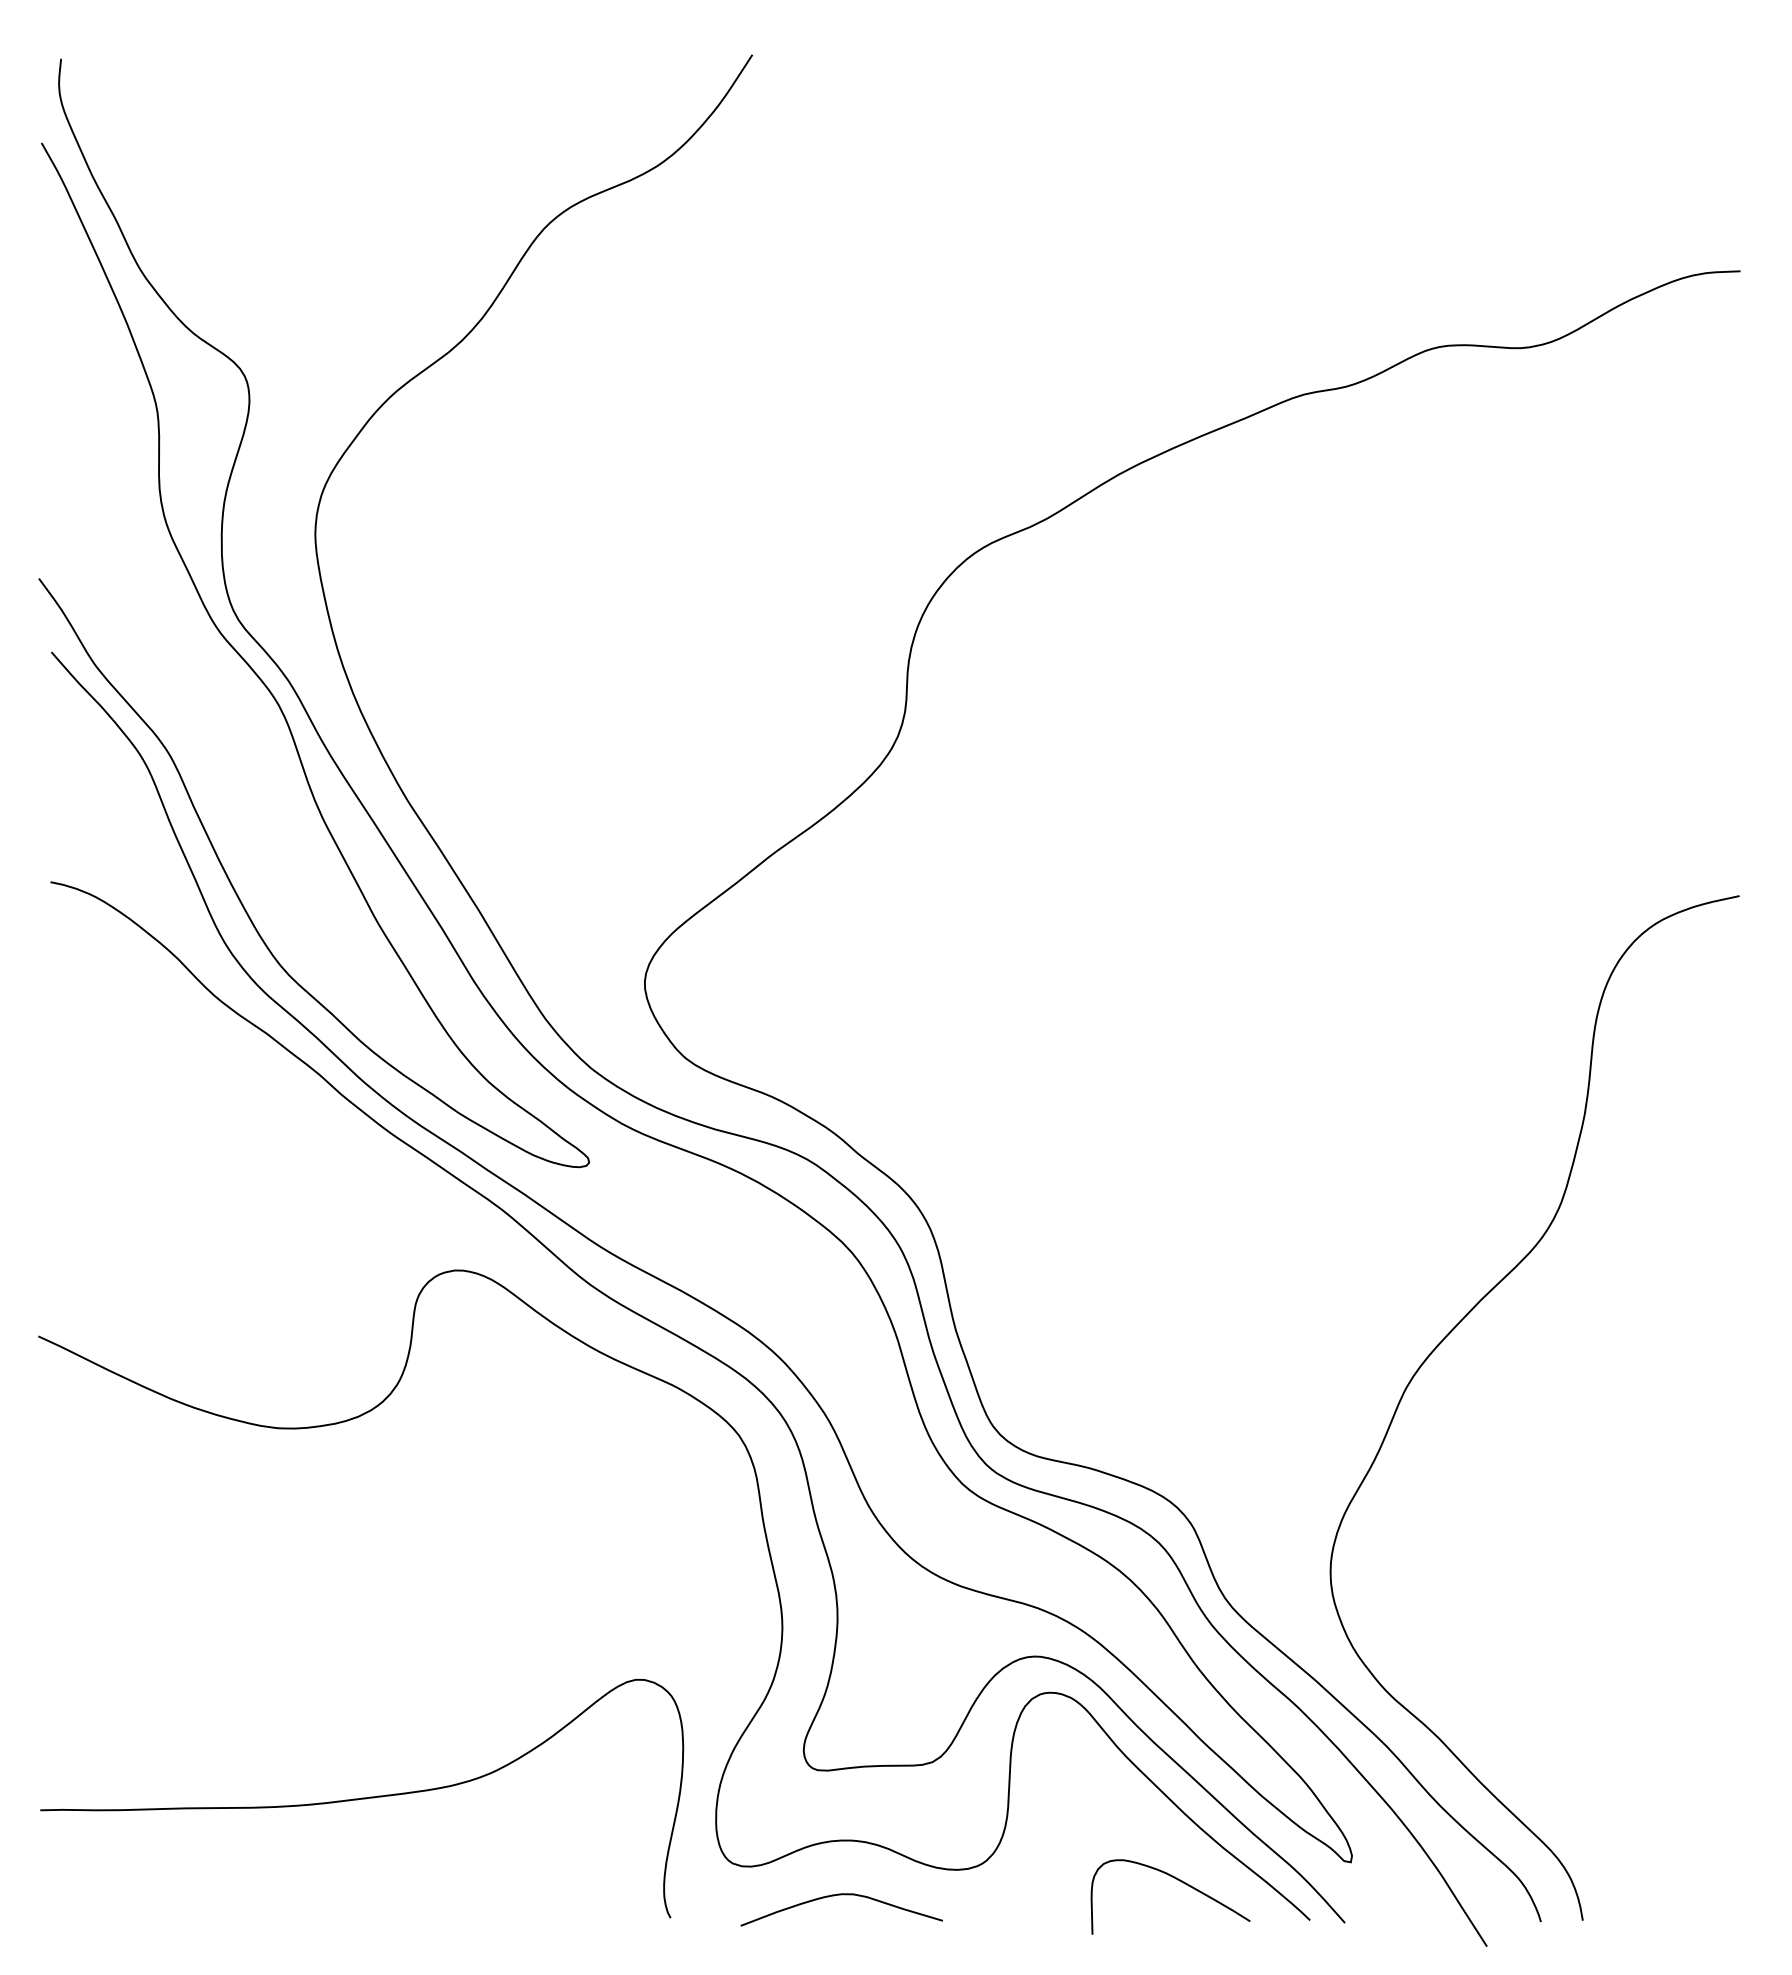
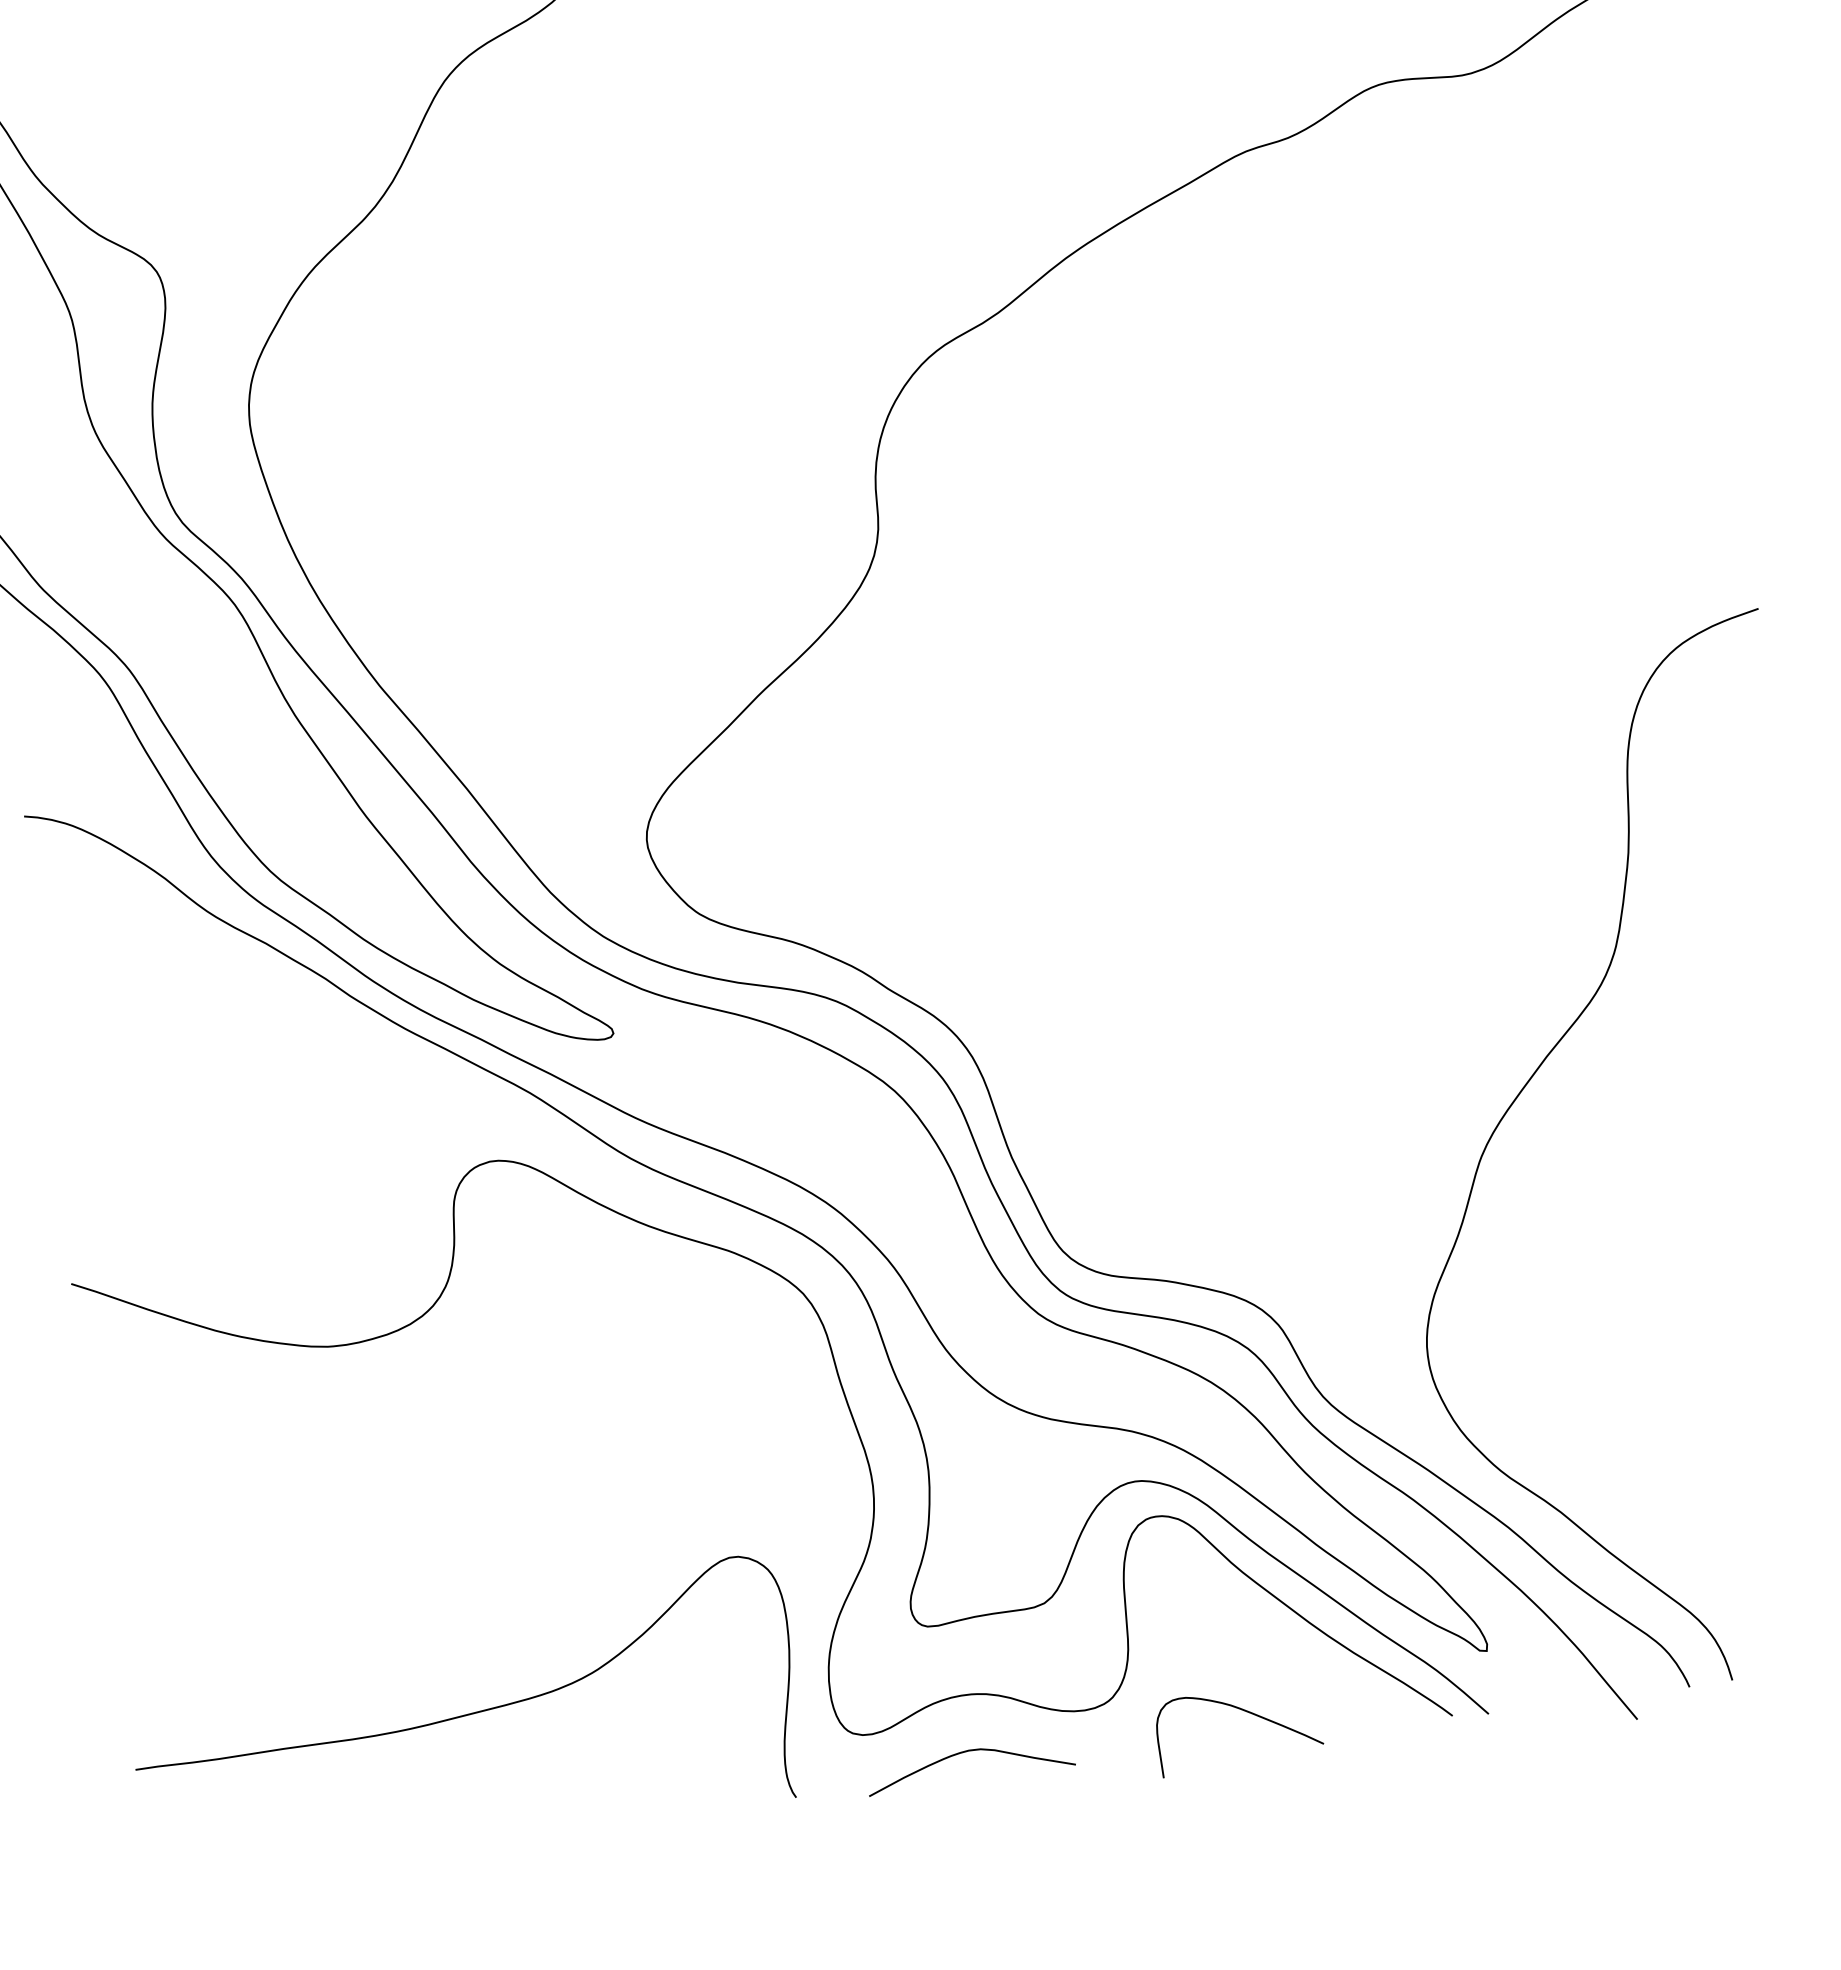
curve: (1177, 1880) -> (1243, 1711), moved

